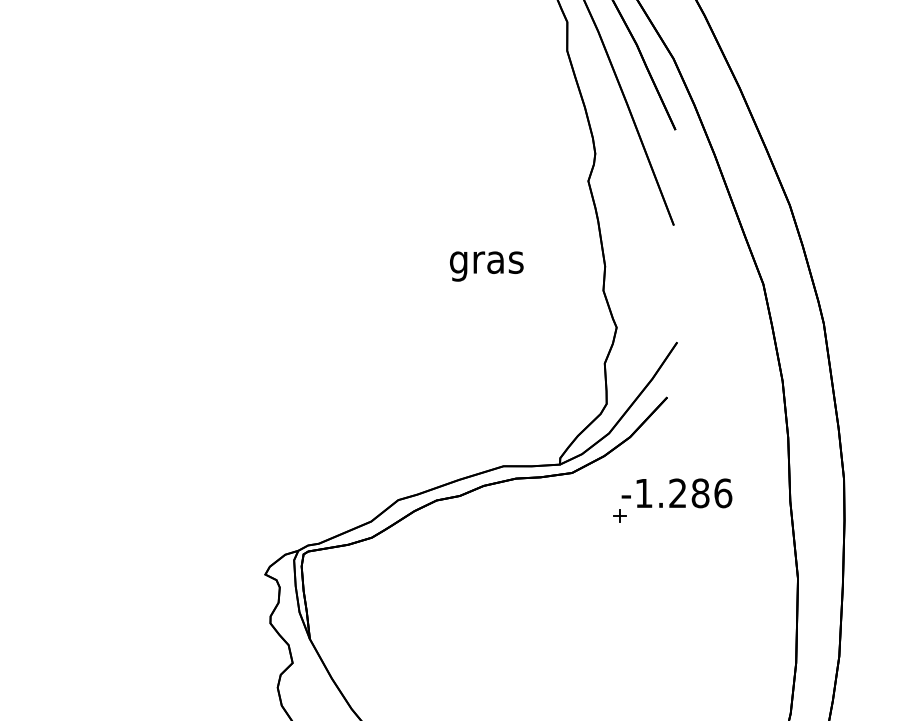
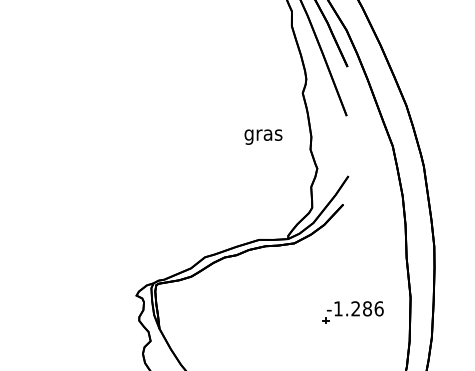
text: (486, 265) -> (263, 136), moved
part: (671, 500) -> (352, 312), moved

